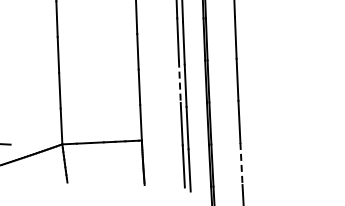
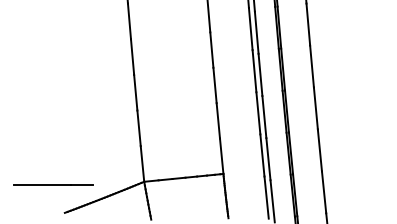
line: (179, 81) -> (258, 113), dashed -> solid
line: (241, 164) -> (324, 192), dashed -> solid

